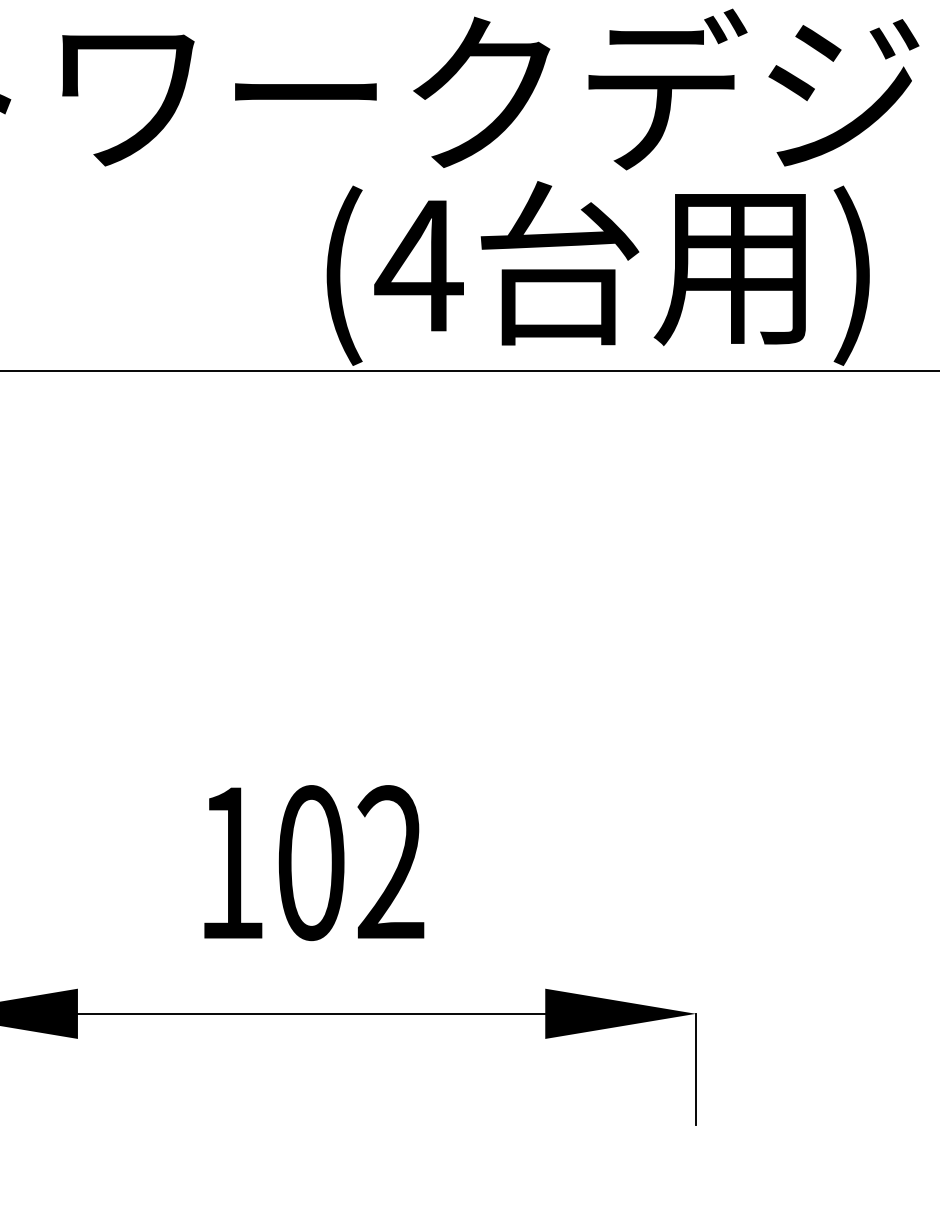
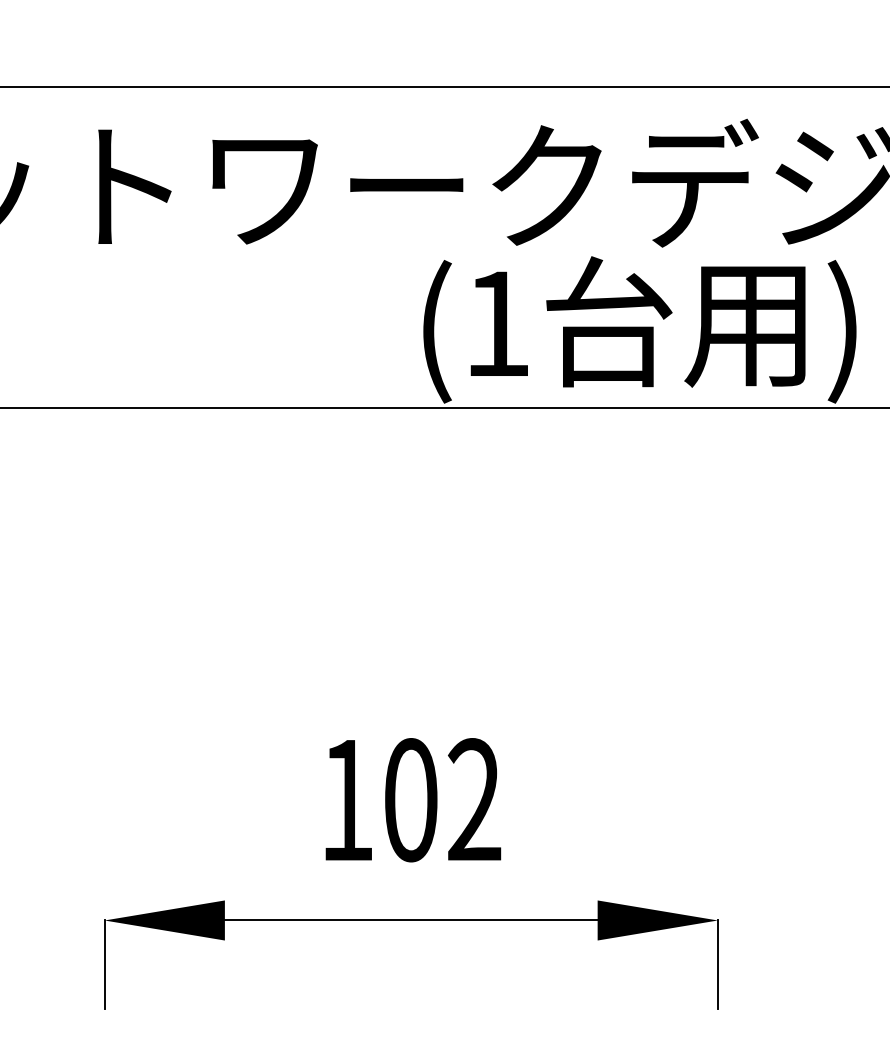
text: (418, 265) -> (496, 323), (4 -> (1

